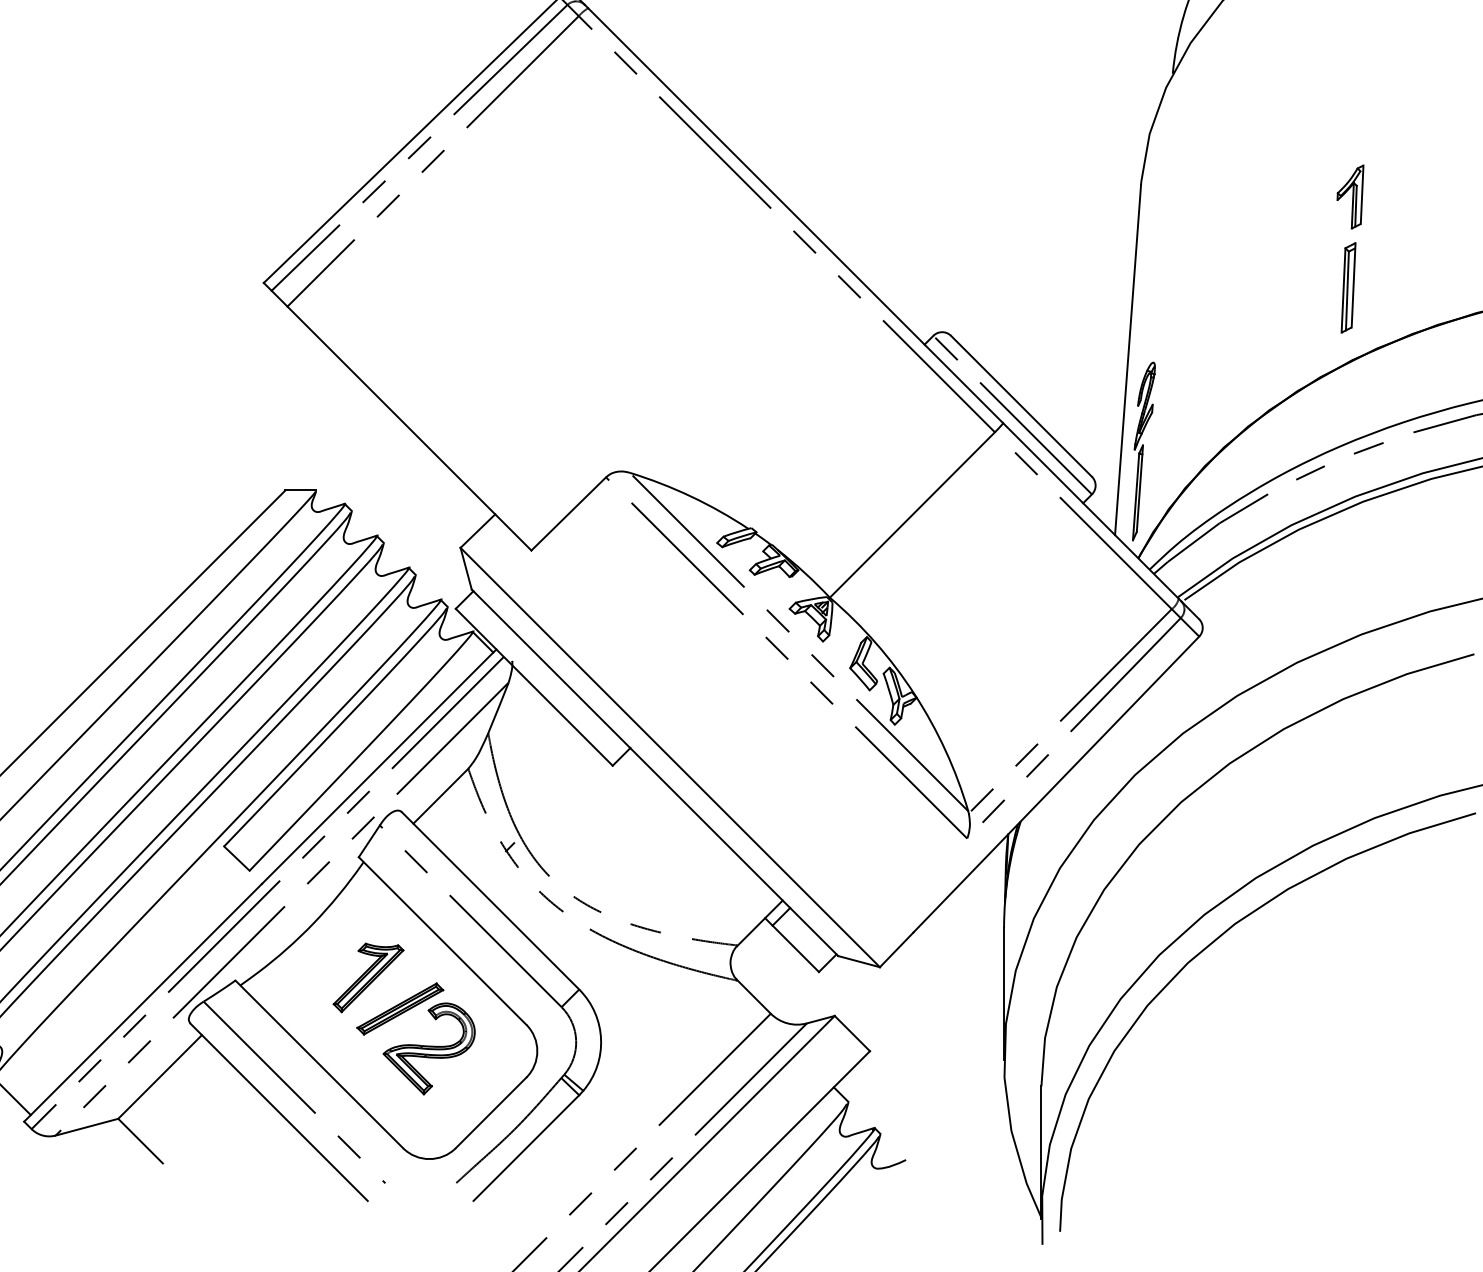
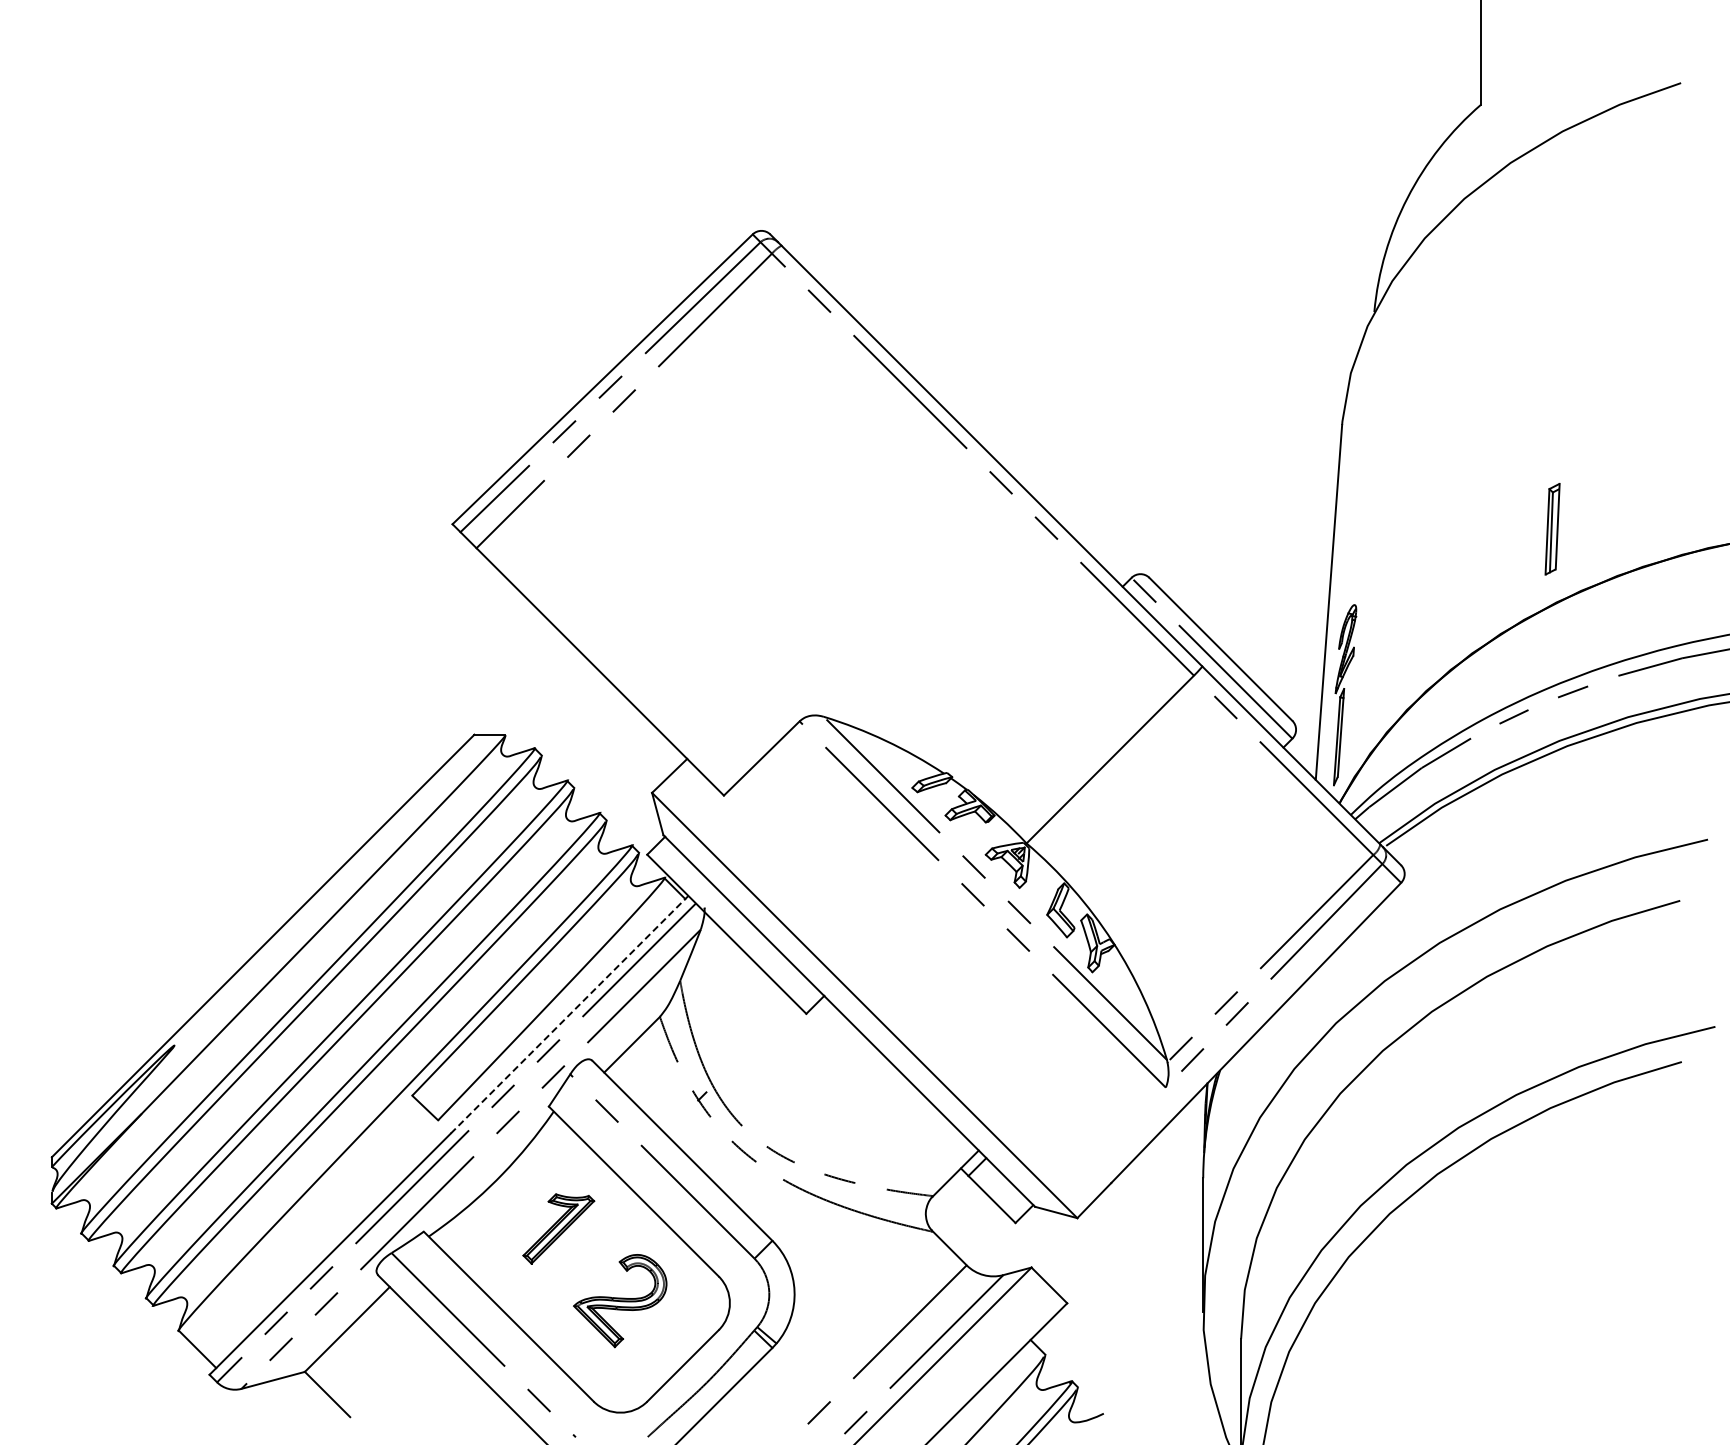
part: (1350, 196) -> (1554, 436), removed
line: (379, 766) -> (569, 1014), solid -> dashed
part: (399, 1008) -> (590, 1260), removed

